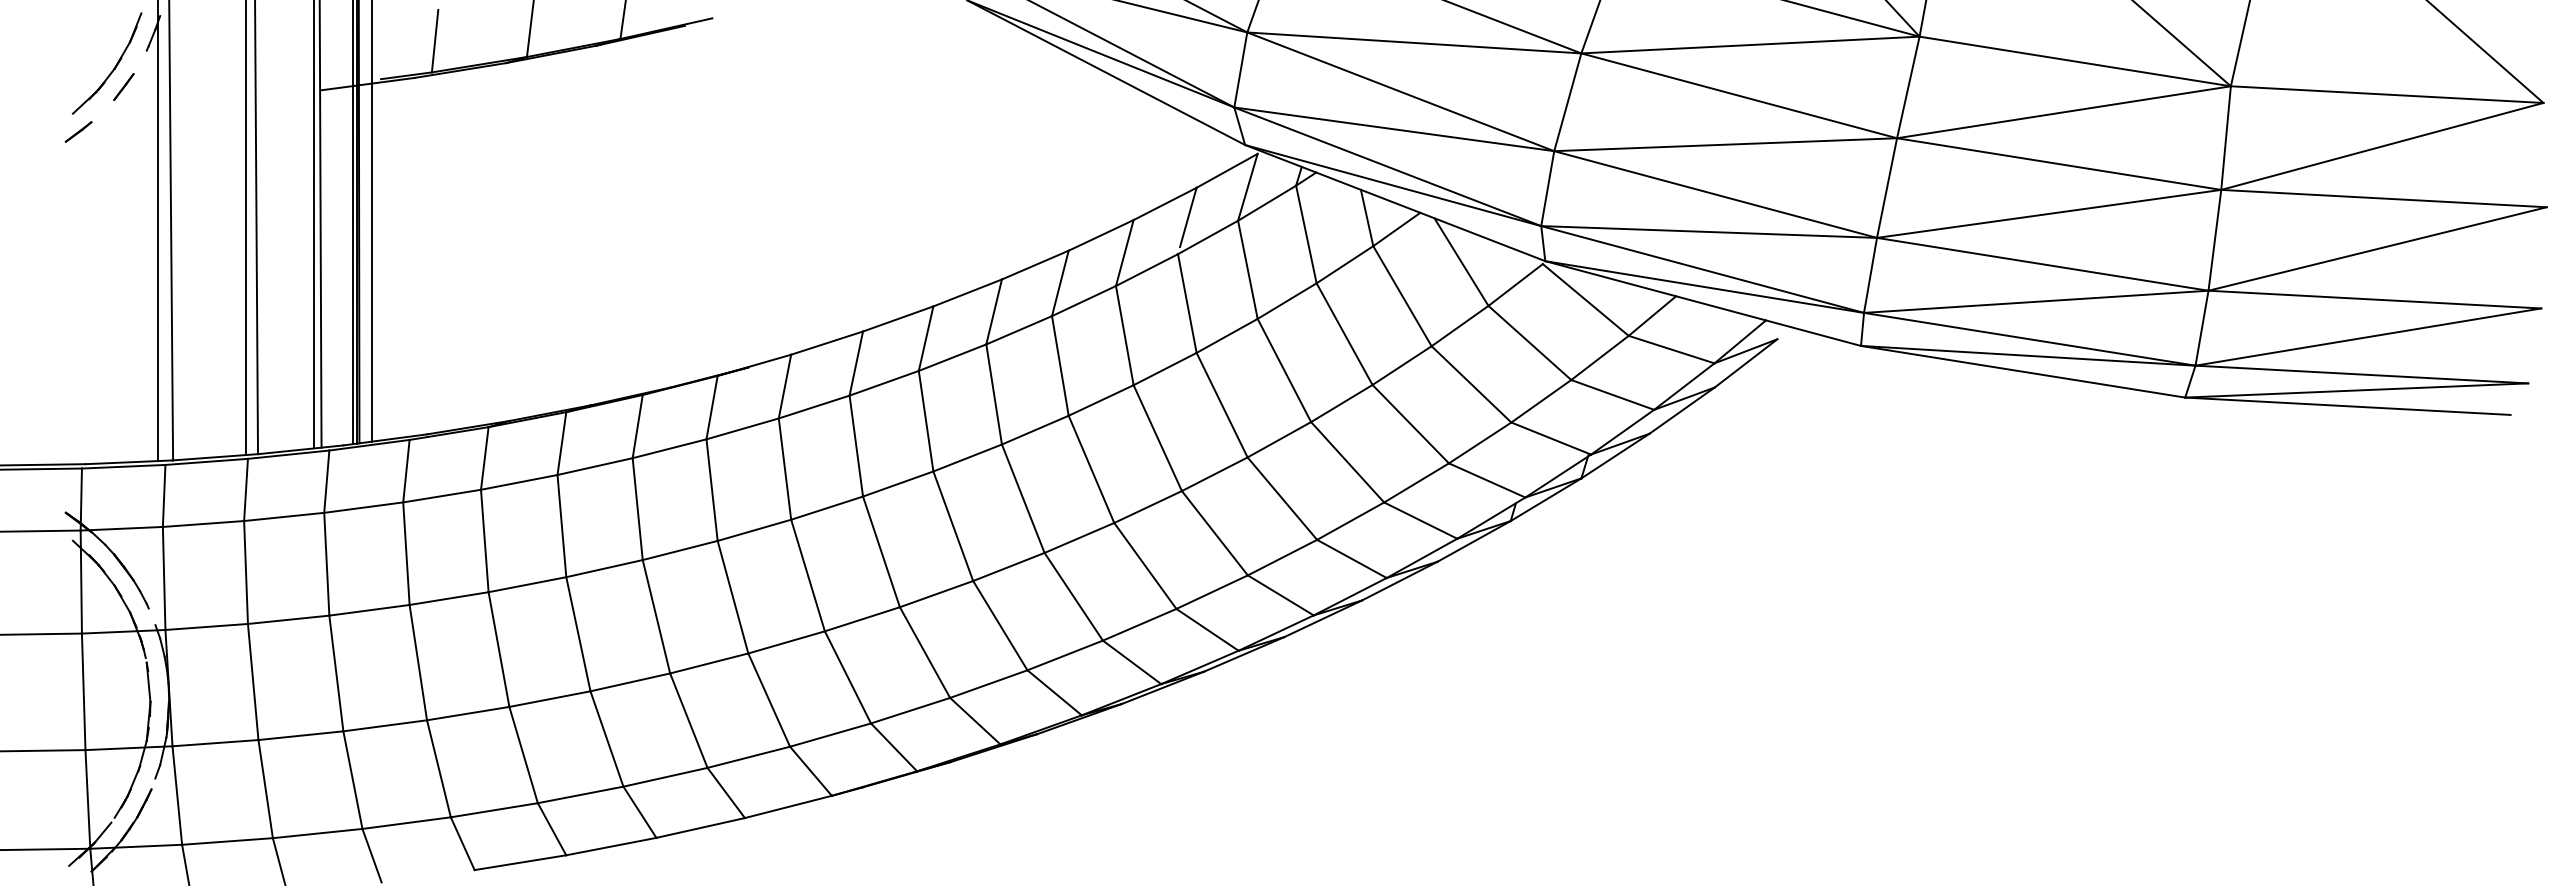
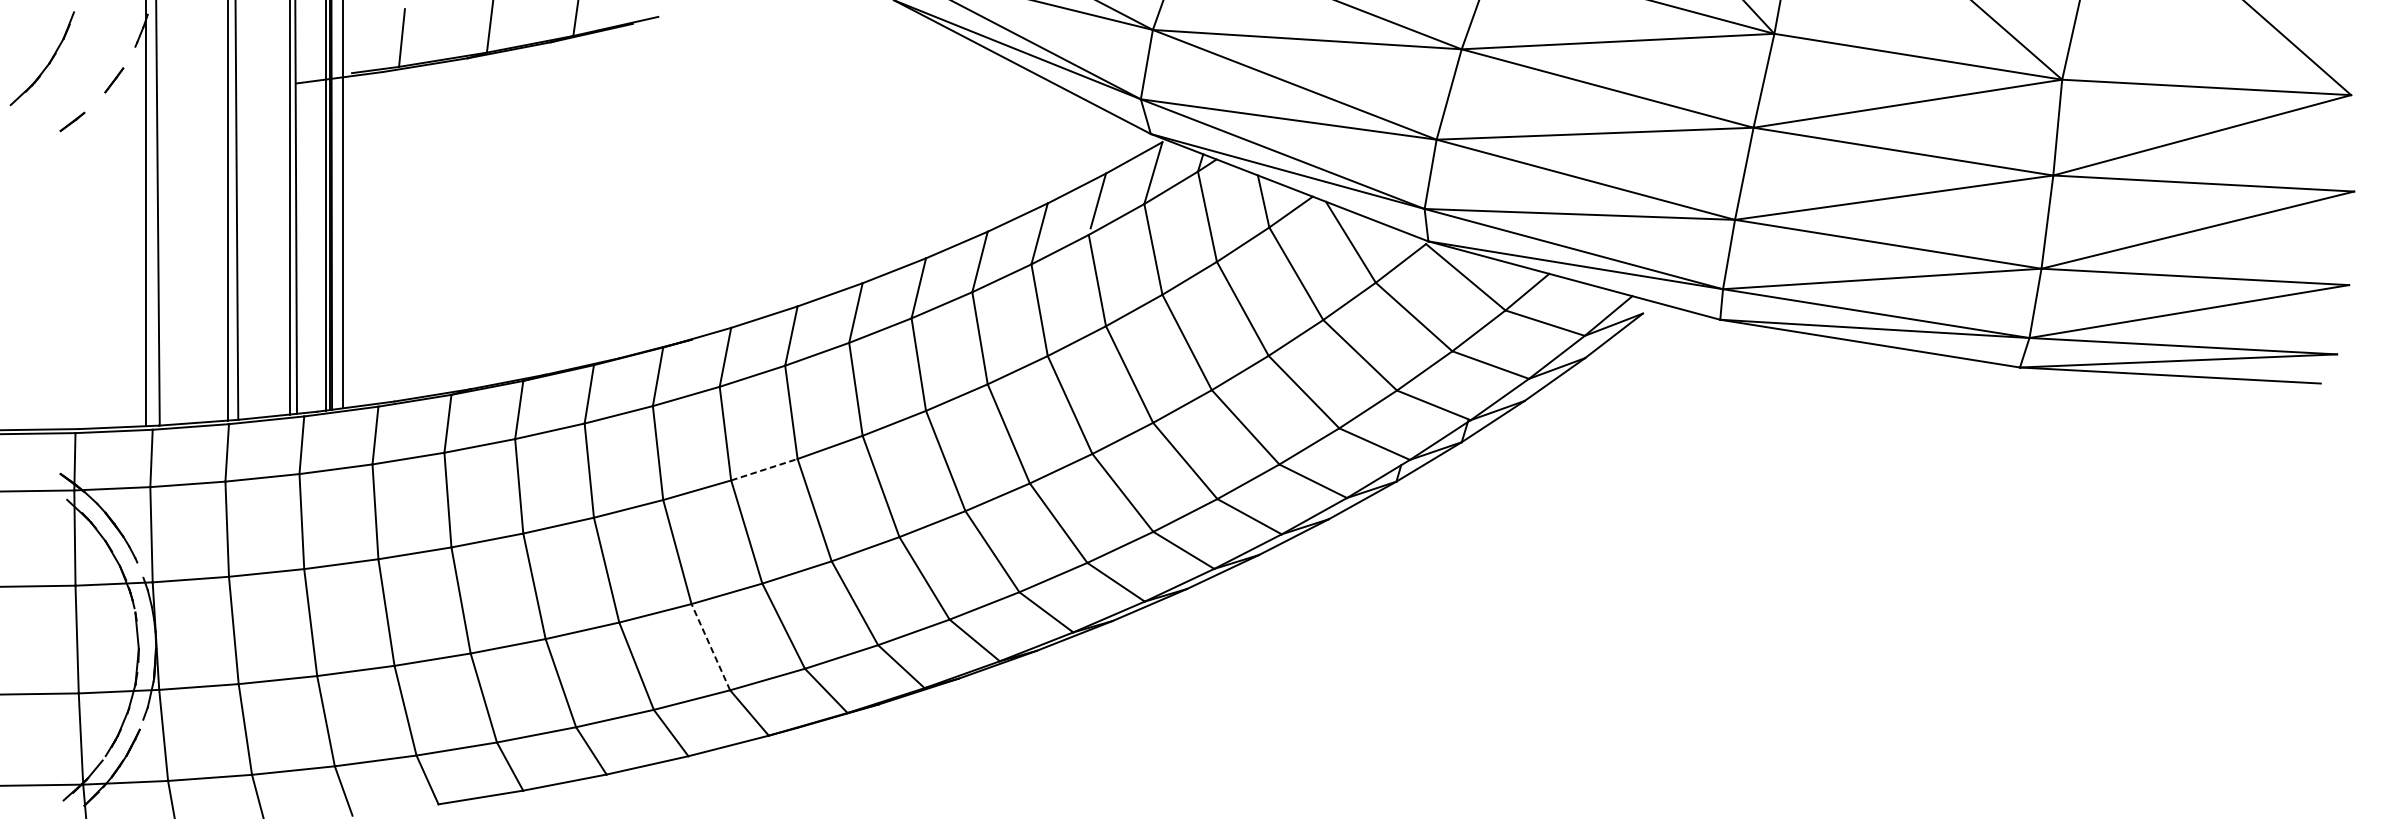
part: (112, 69) -> (47, 64), moved
line: (827, 508) -> (764, 470), solid -> dashed
line: (768, 699) -> (710, 646), solid -> dashed

